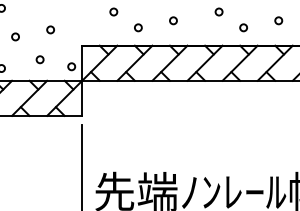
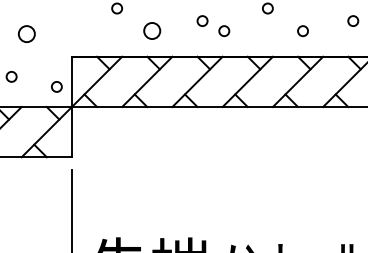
circle: (138, 27) -> (152, 30), size x1.6
circle: (188, 27) -> (224, 30), added
circle: (50, 29) -> (26, 33), size x1.6

